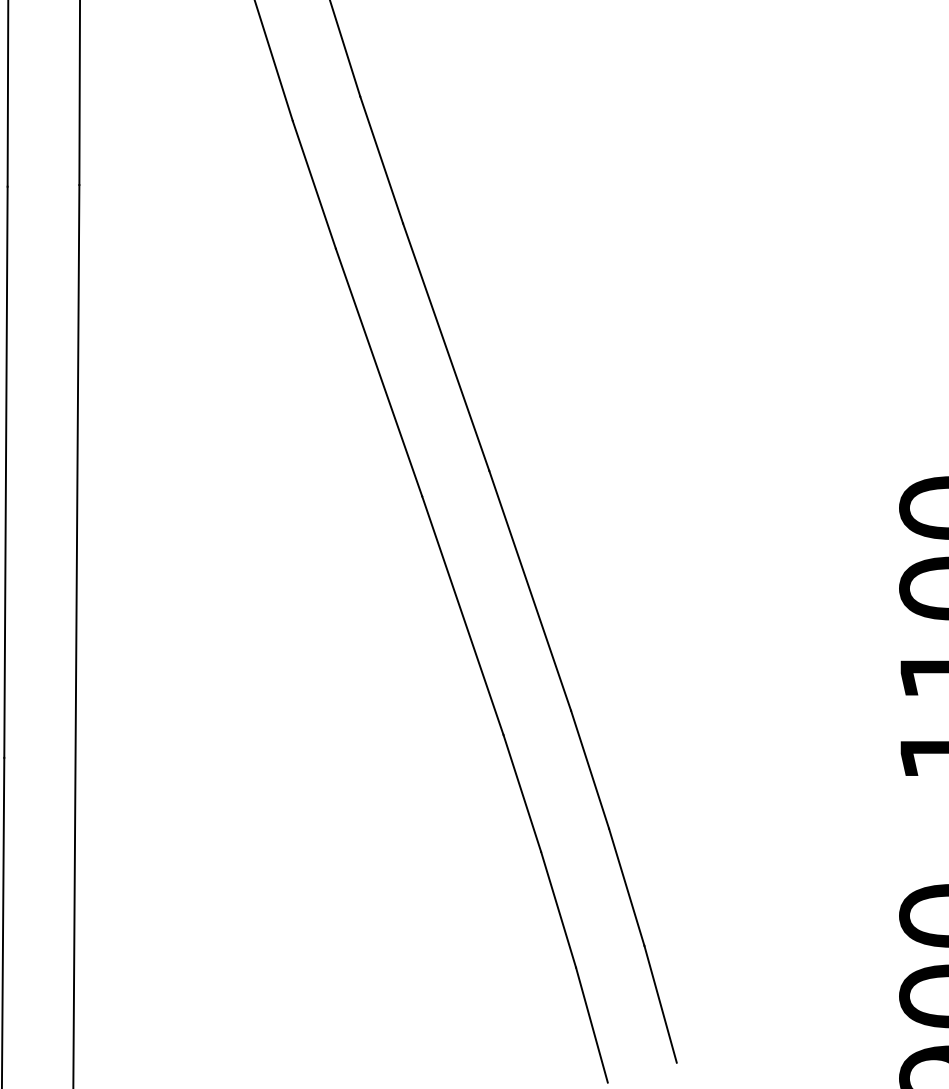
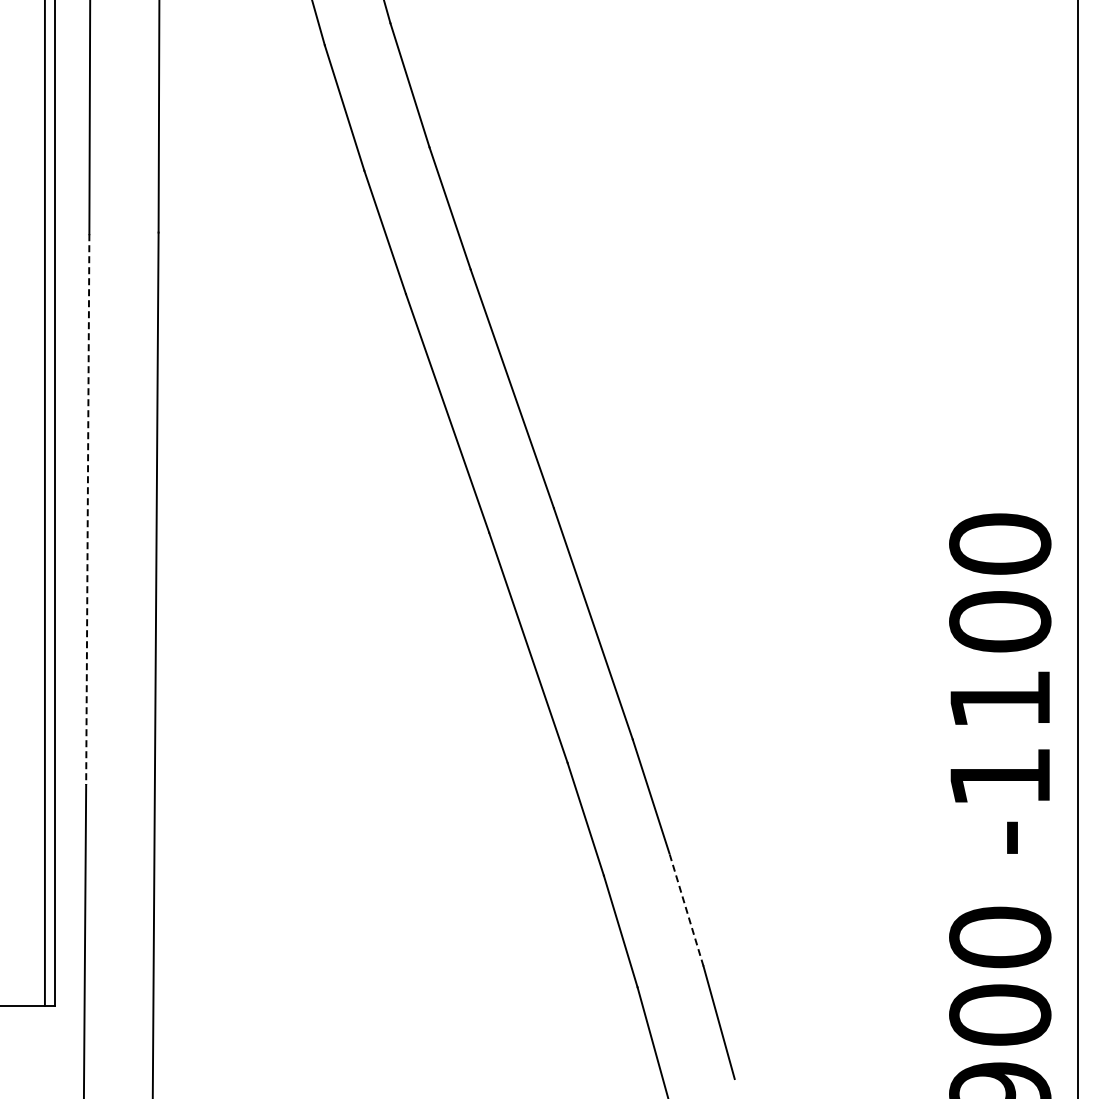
line: (5, 473) -> (87, 510), solid -> dashed
line: (626, 886) -> (686, 909), solid -> dashed

